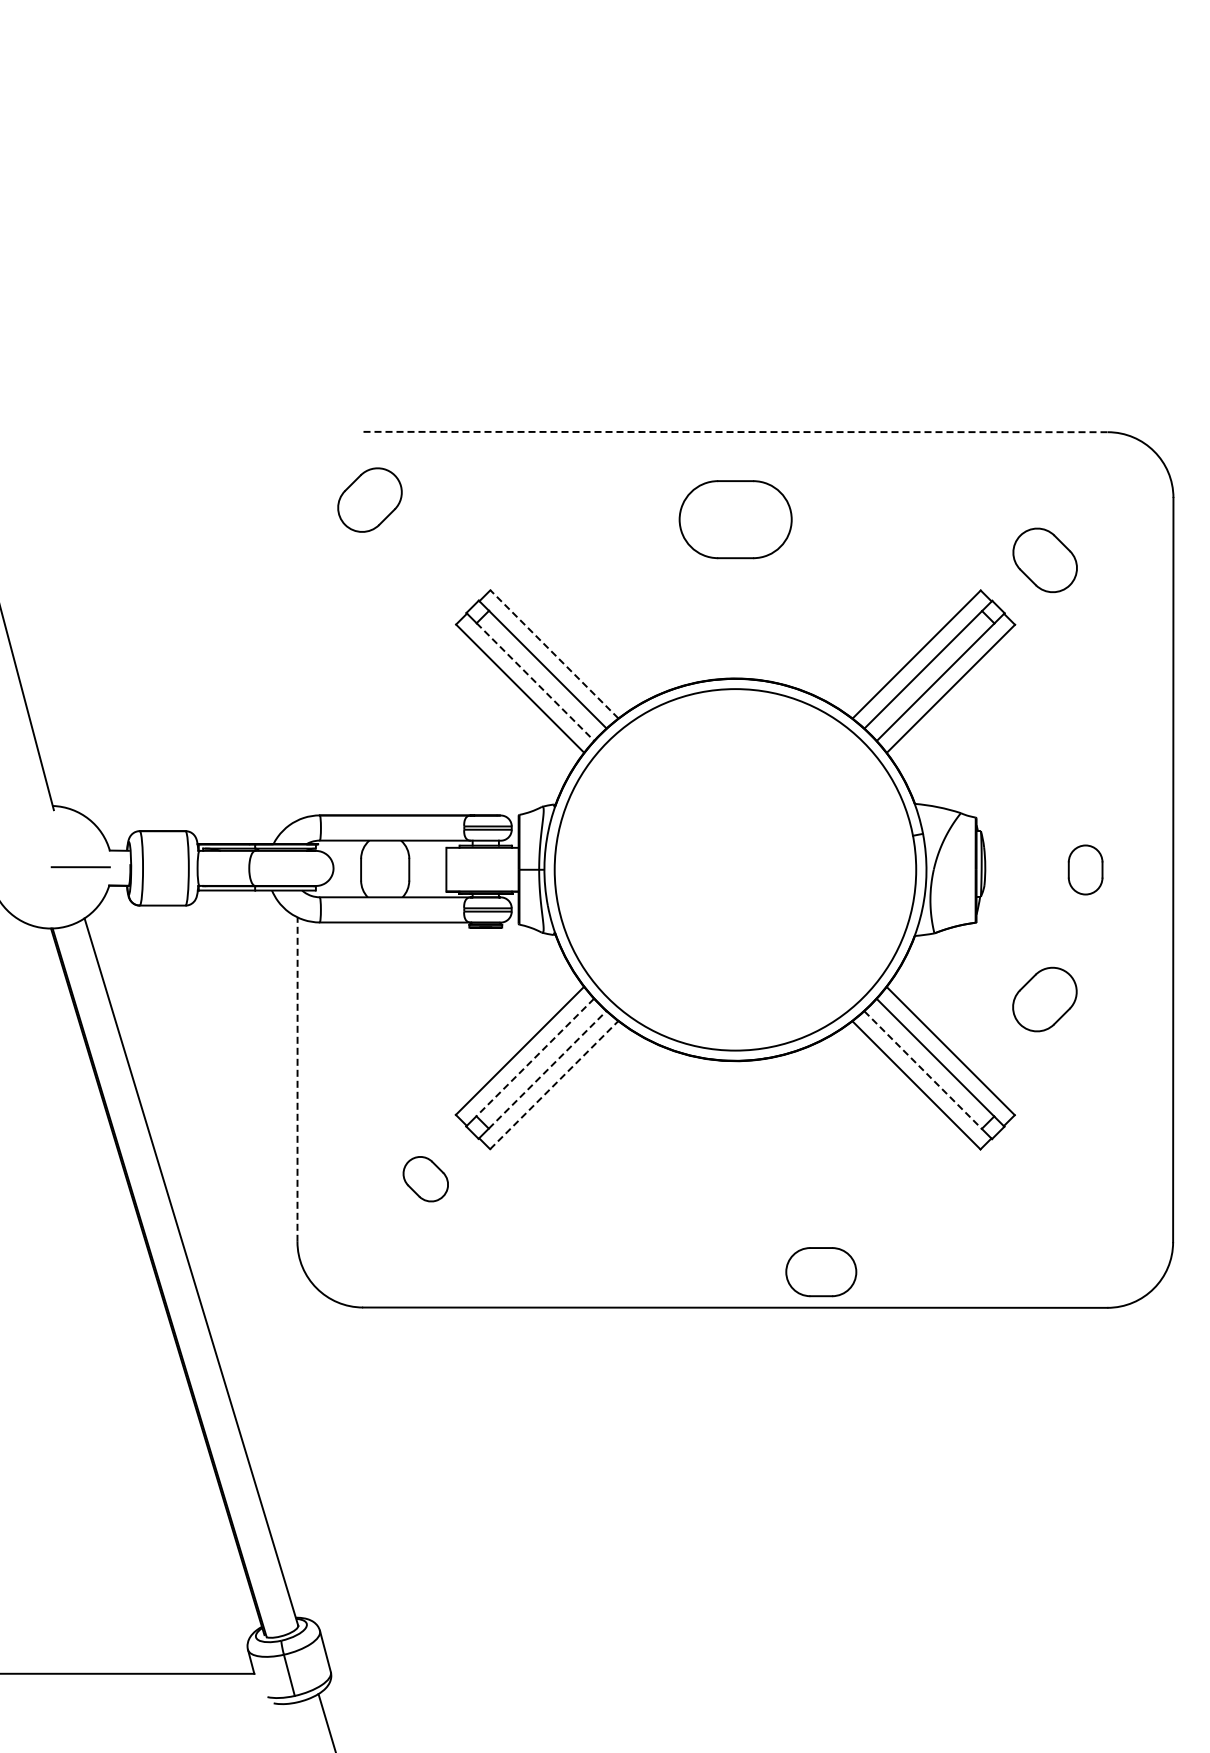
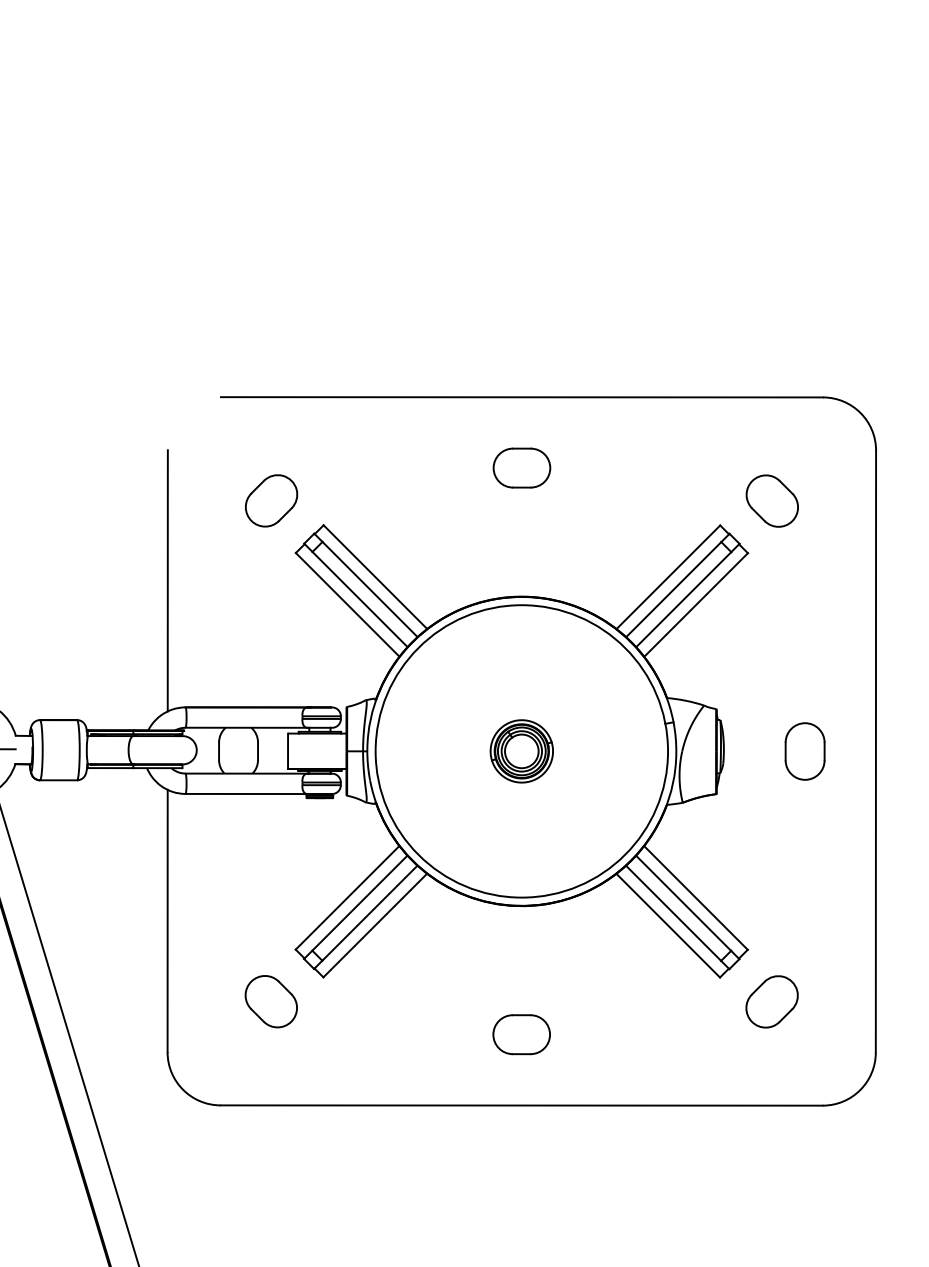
line: (736, 432) -> (522, 397), dashed -> solid
part: (369, 499) -> (271, 500), moved
part: (735, 519) -> (521, 468), size x0.62
line: (554, 654) -> (375, 577), dashed -> solid
line: (297, 658) -> (167, 580), added
line: (535, 682) -> (360, 599), dashed -> solid
part: (735, 869) -> (521, 751), added
part: (1085, 869) -> (804, 751), size x1.43
part: (1044, 999) -> (771, 1001), moved
line: (534, 1057) -> (359, 903), dashed -> solid
line: (547, 1069) -> (369, 912), dashed -> solid
line: (923, 1070) -> (673, 913), dashed -> solid
line: (297, 1079) -> (167, 920), dashed -> solid
line: (554, 1085) -> (375, 925), dashed -> solid
part: (425, 1178) -> (271, 1001), size x1.43
part: (821, 1272) -> (521, 1035), moved

